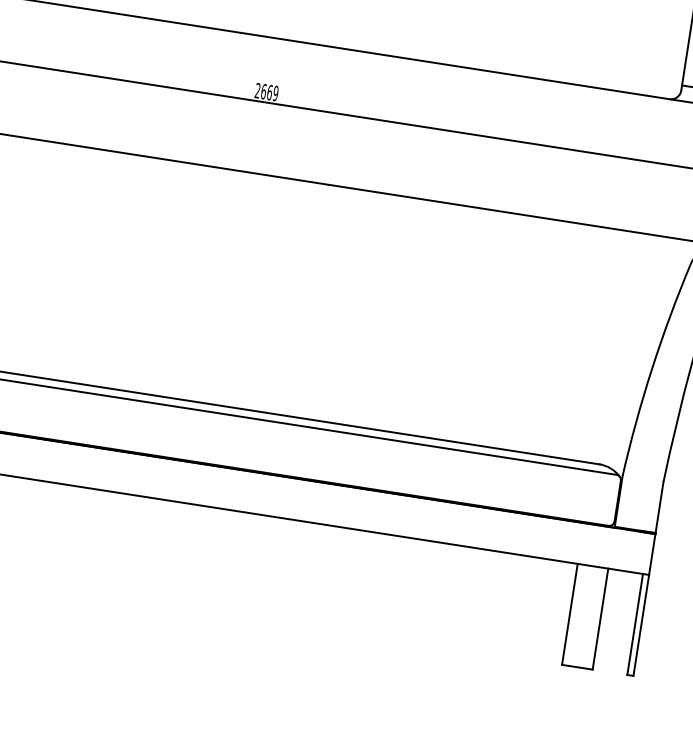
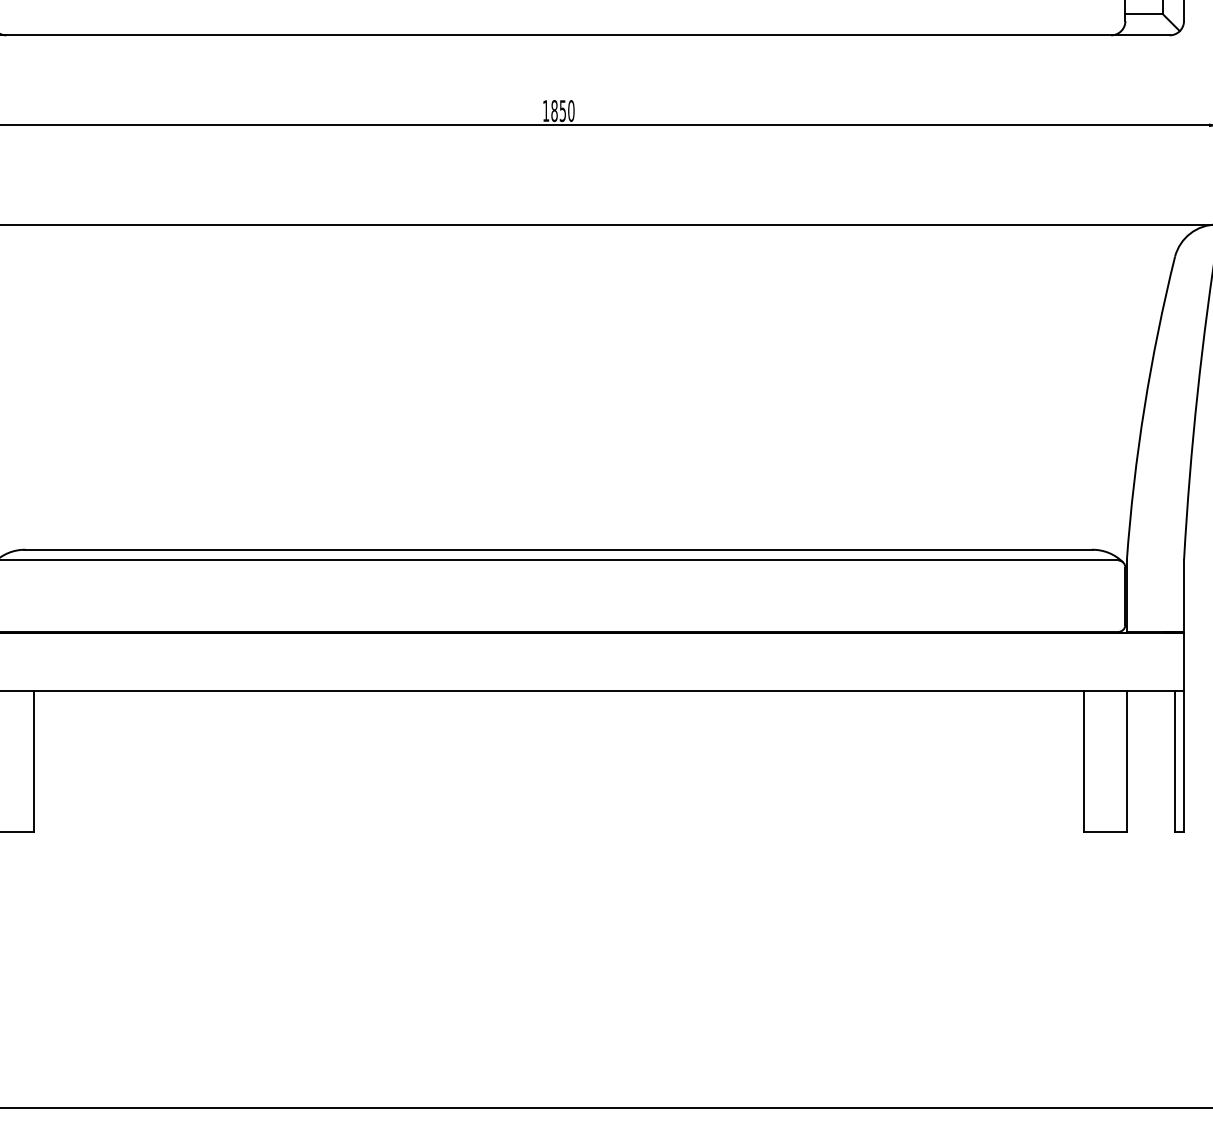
text: (266, 92) -> (558, 111), 2669 -> 1850

